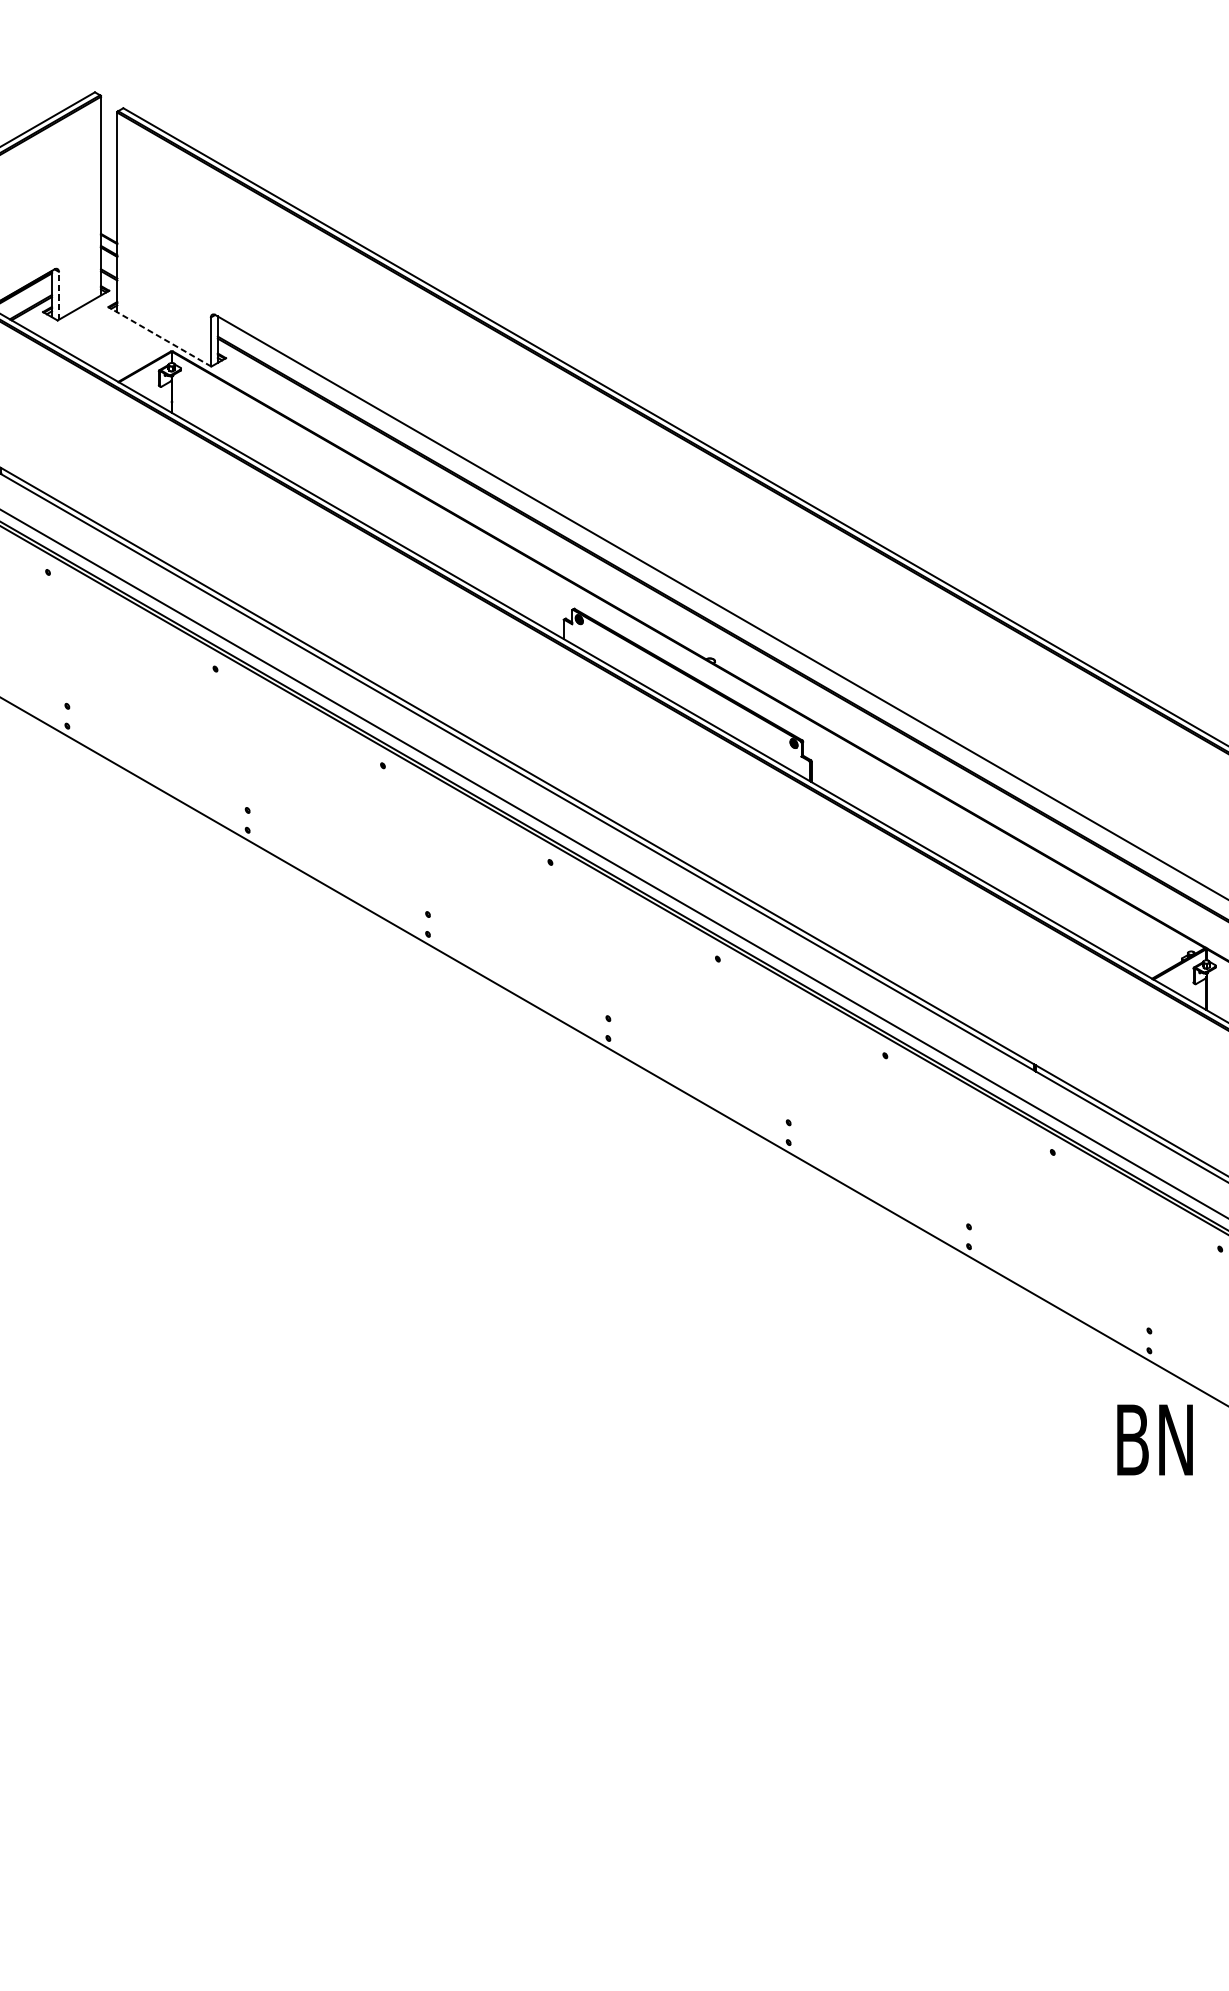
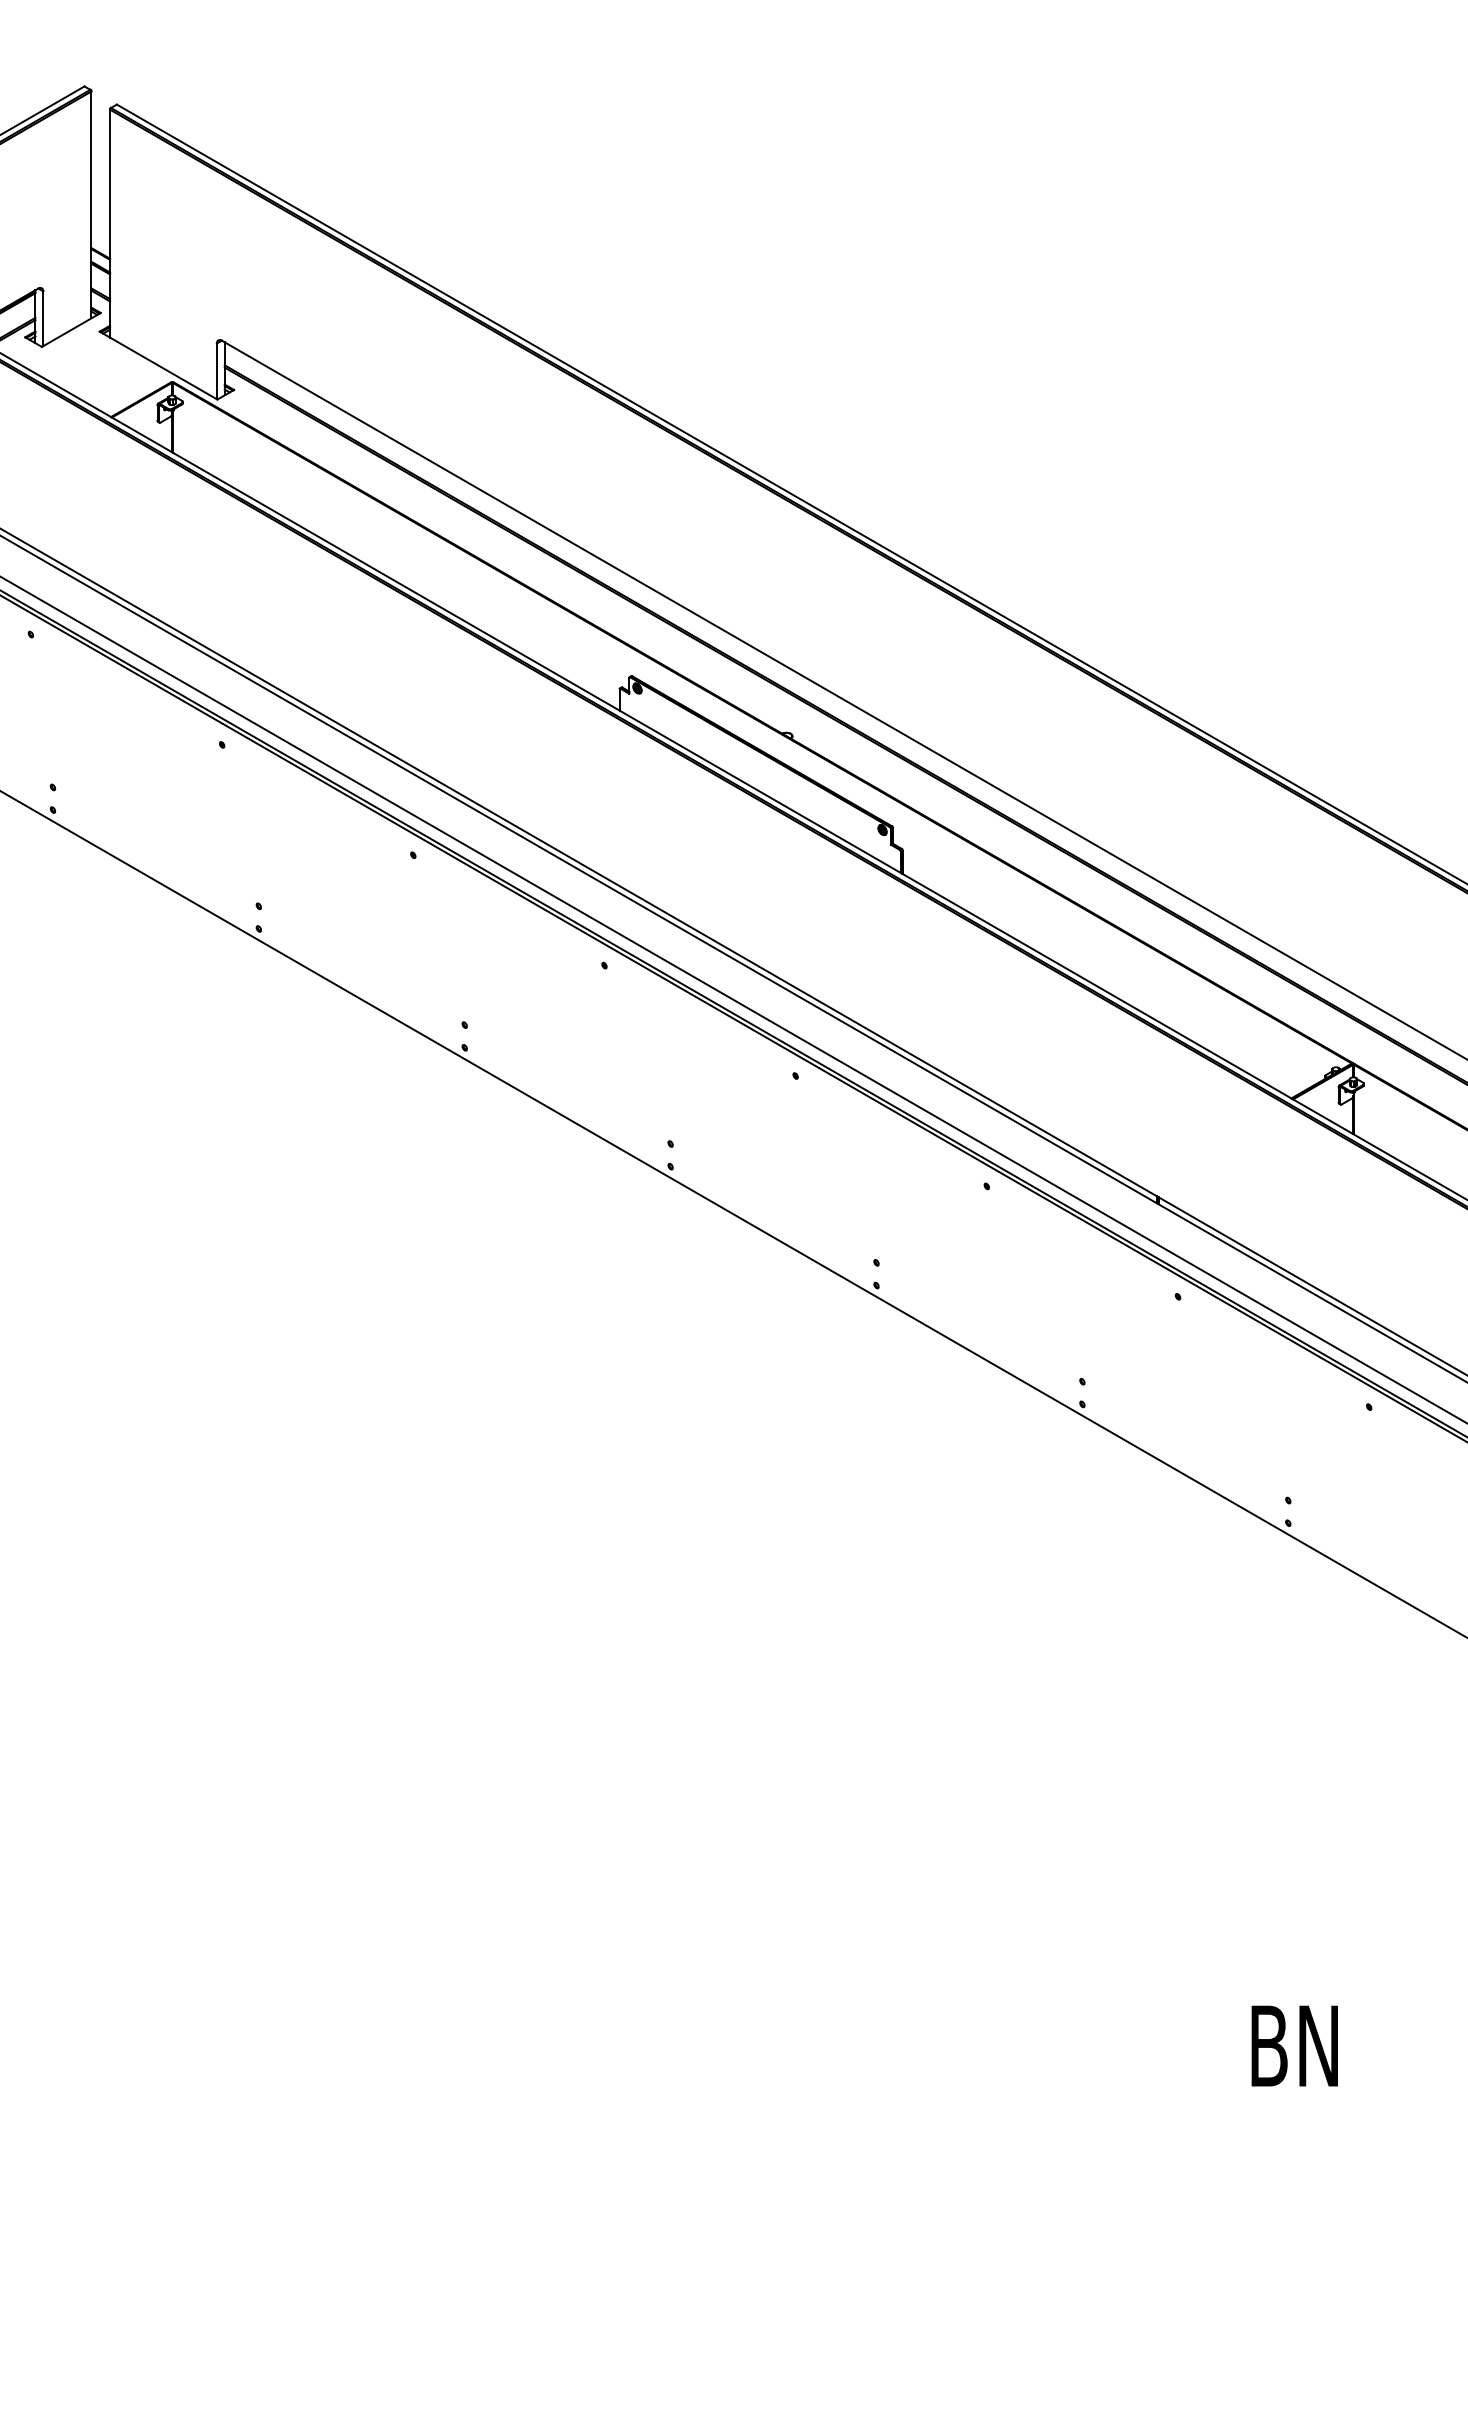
line: (59, 295) -> (43, 318), dashed -> solid
line: (159, 336) -> (158, 365), dashed -> solid
text: (1154, 1439) -> (1294, 2045), moved

